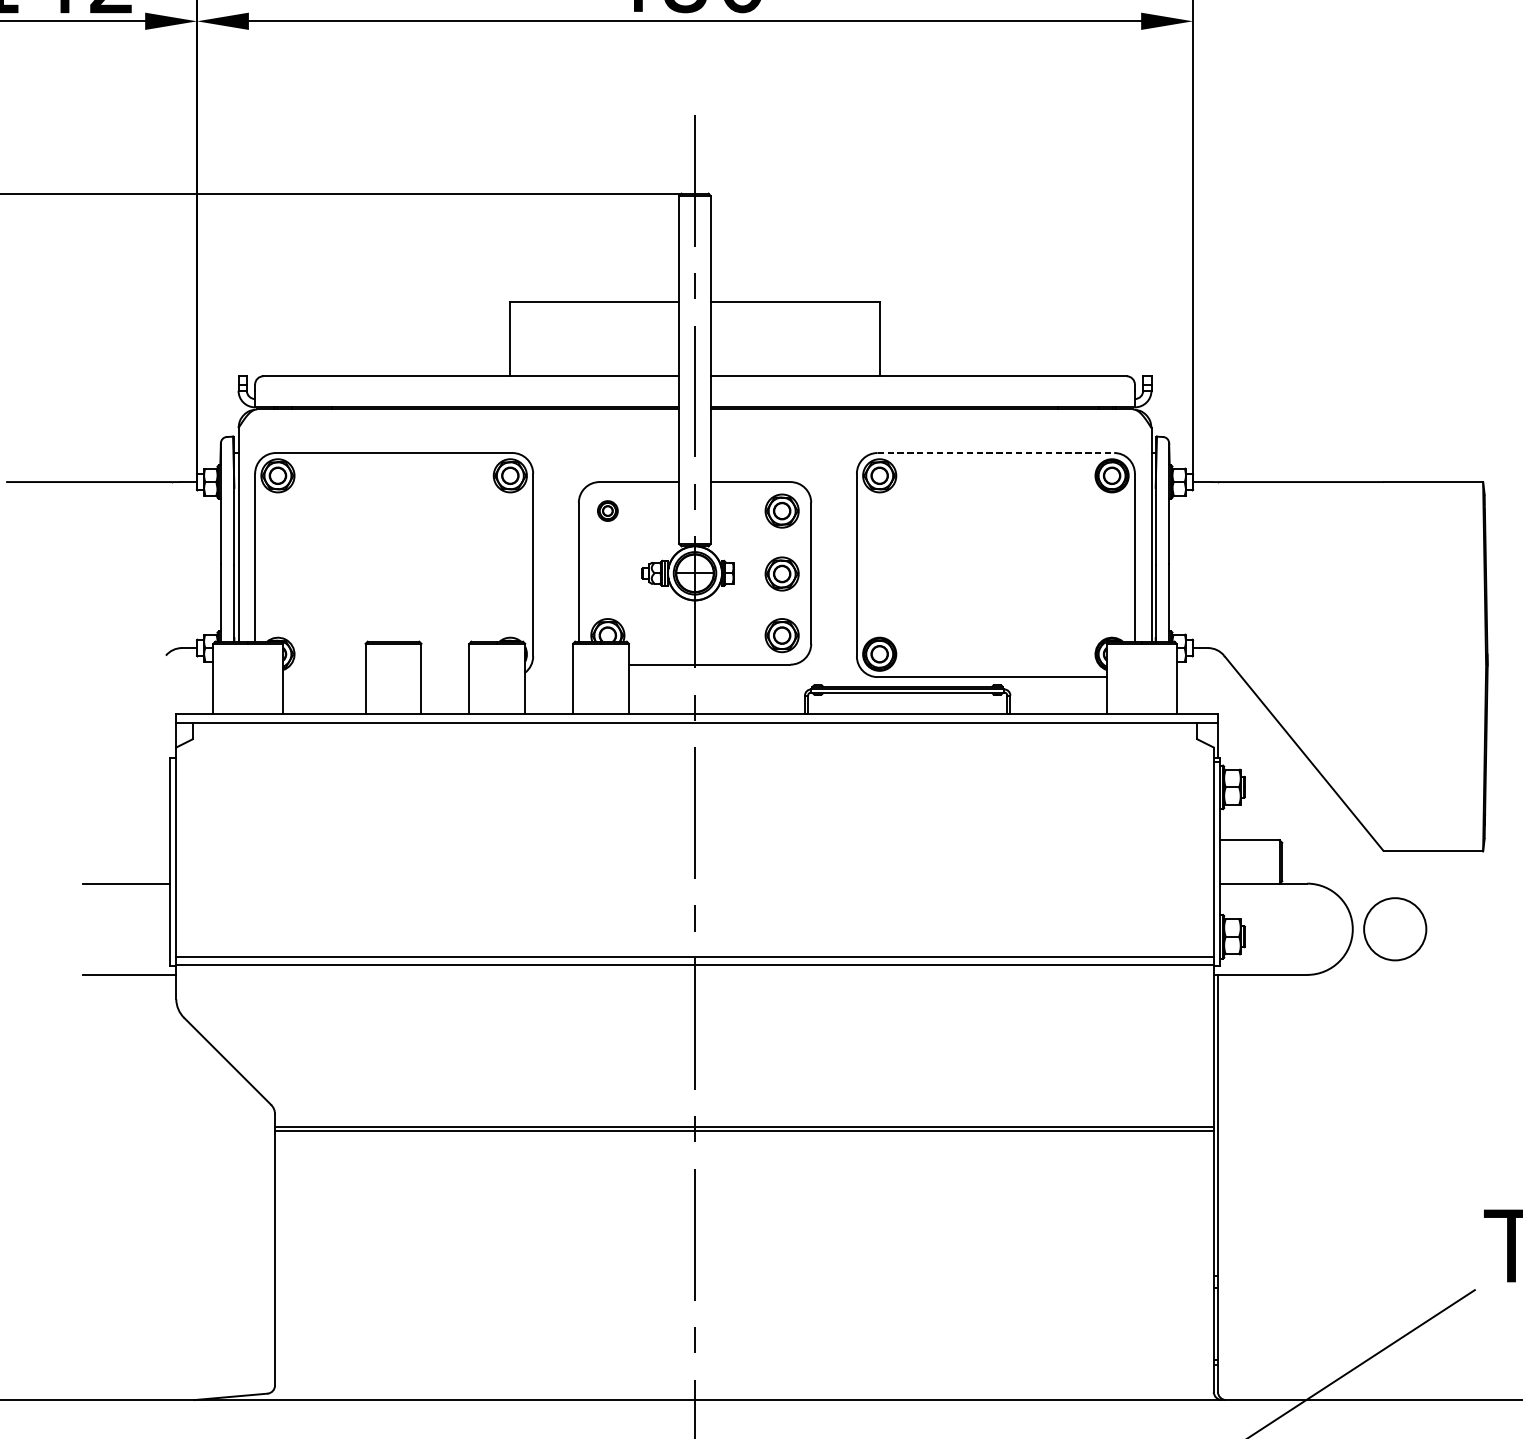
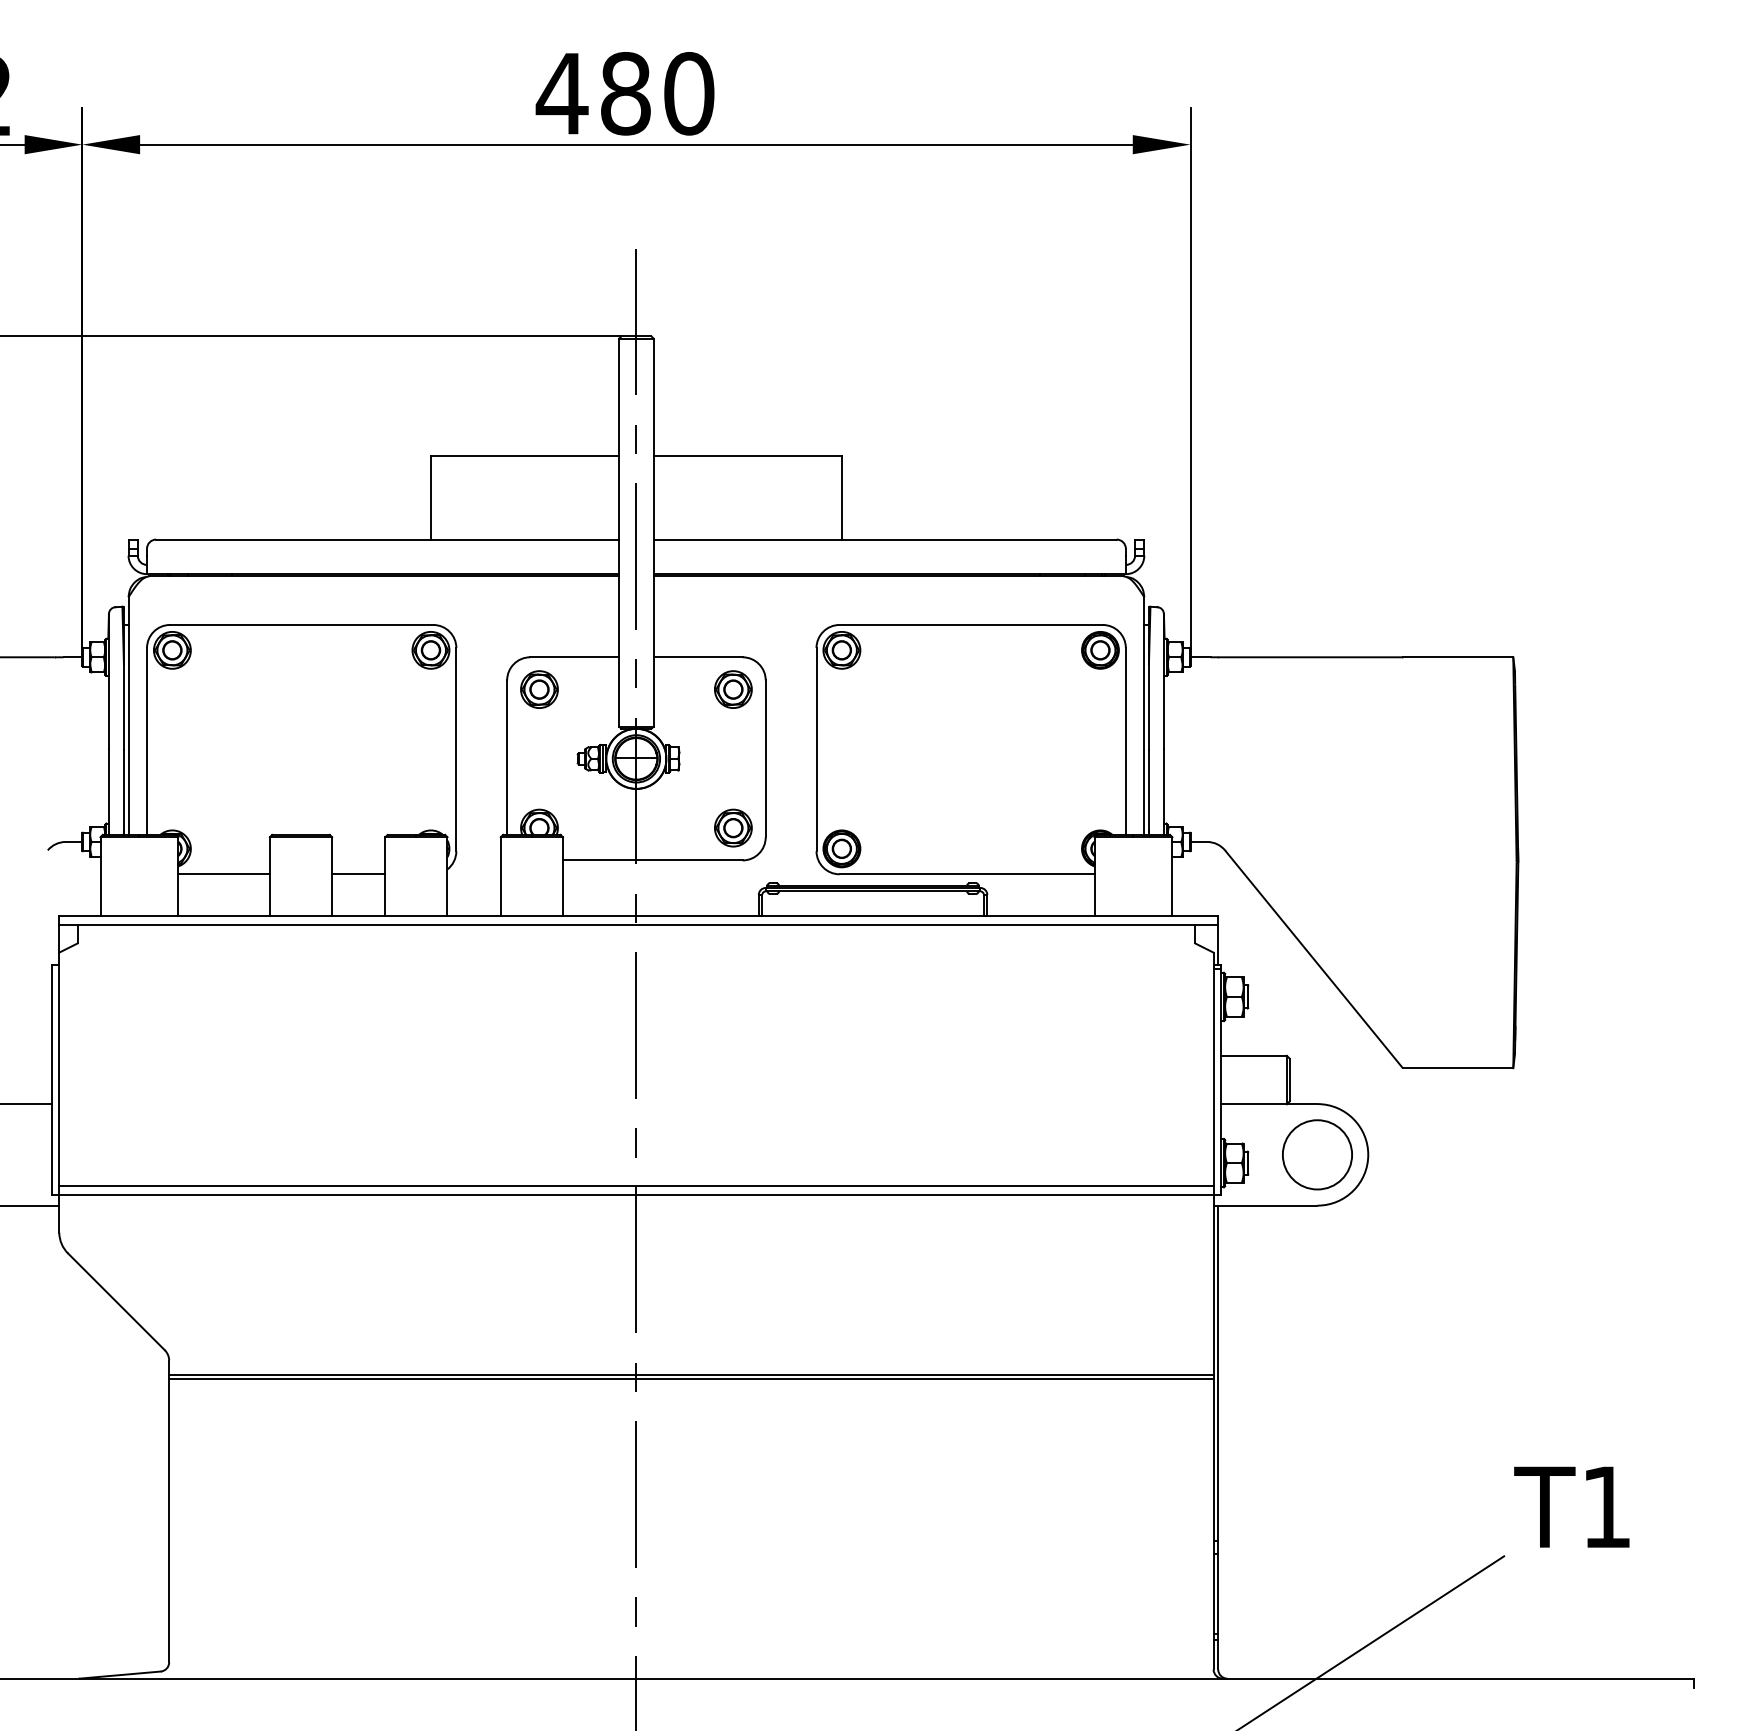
line: (996, 452) -> (971, 624), dashed -> solid
part: (607, 511) -> (539, 689), size x1.67
part: (782, 573) -> (733, 759), removed
line: (323, 677) -> (223, 874), added
line: (445, 677) -> (358, 874), added
circle: (1395, 928) -> (1317, 1154), moved

